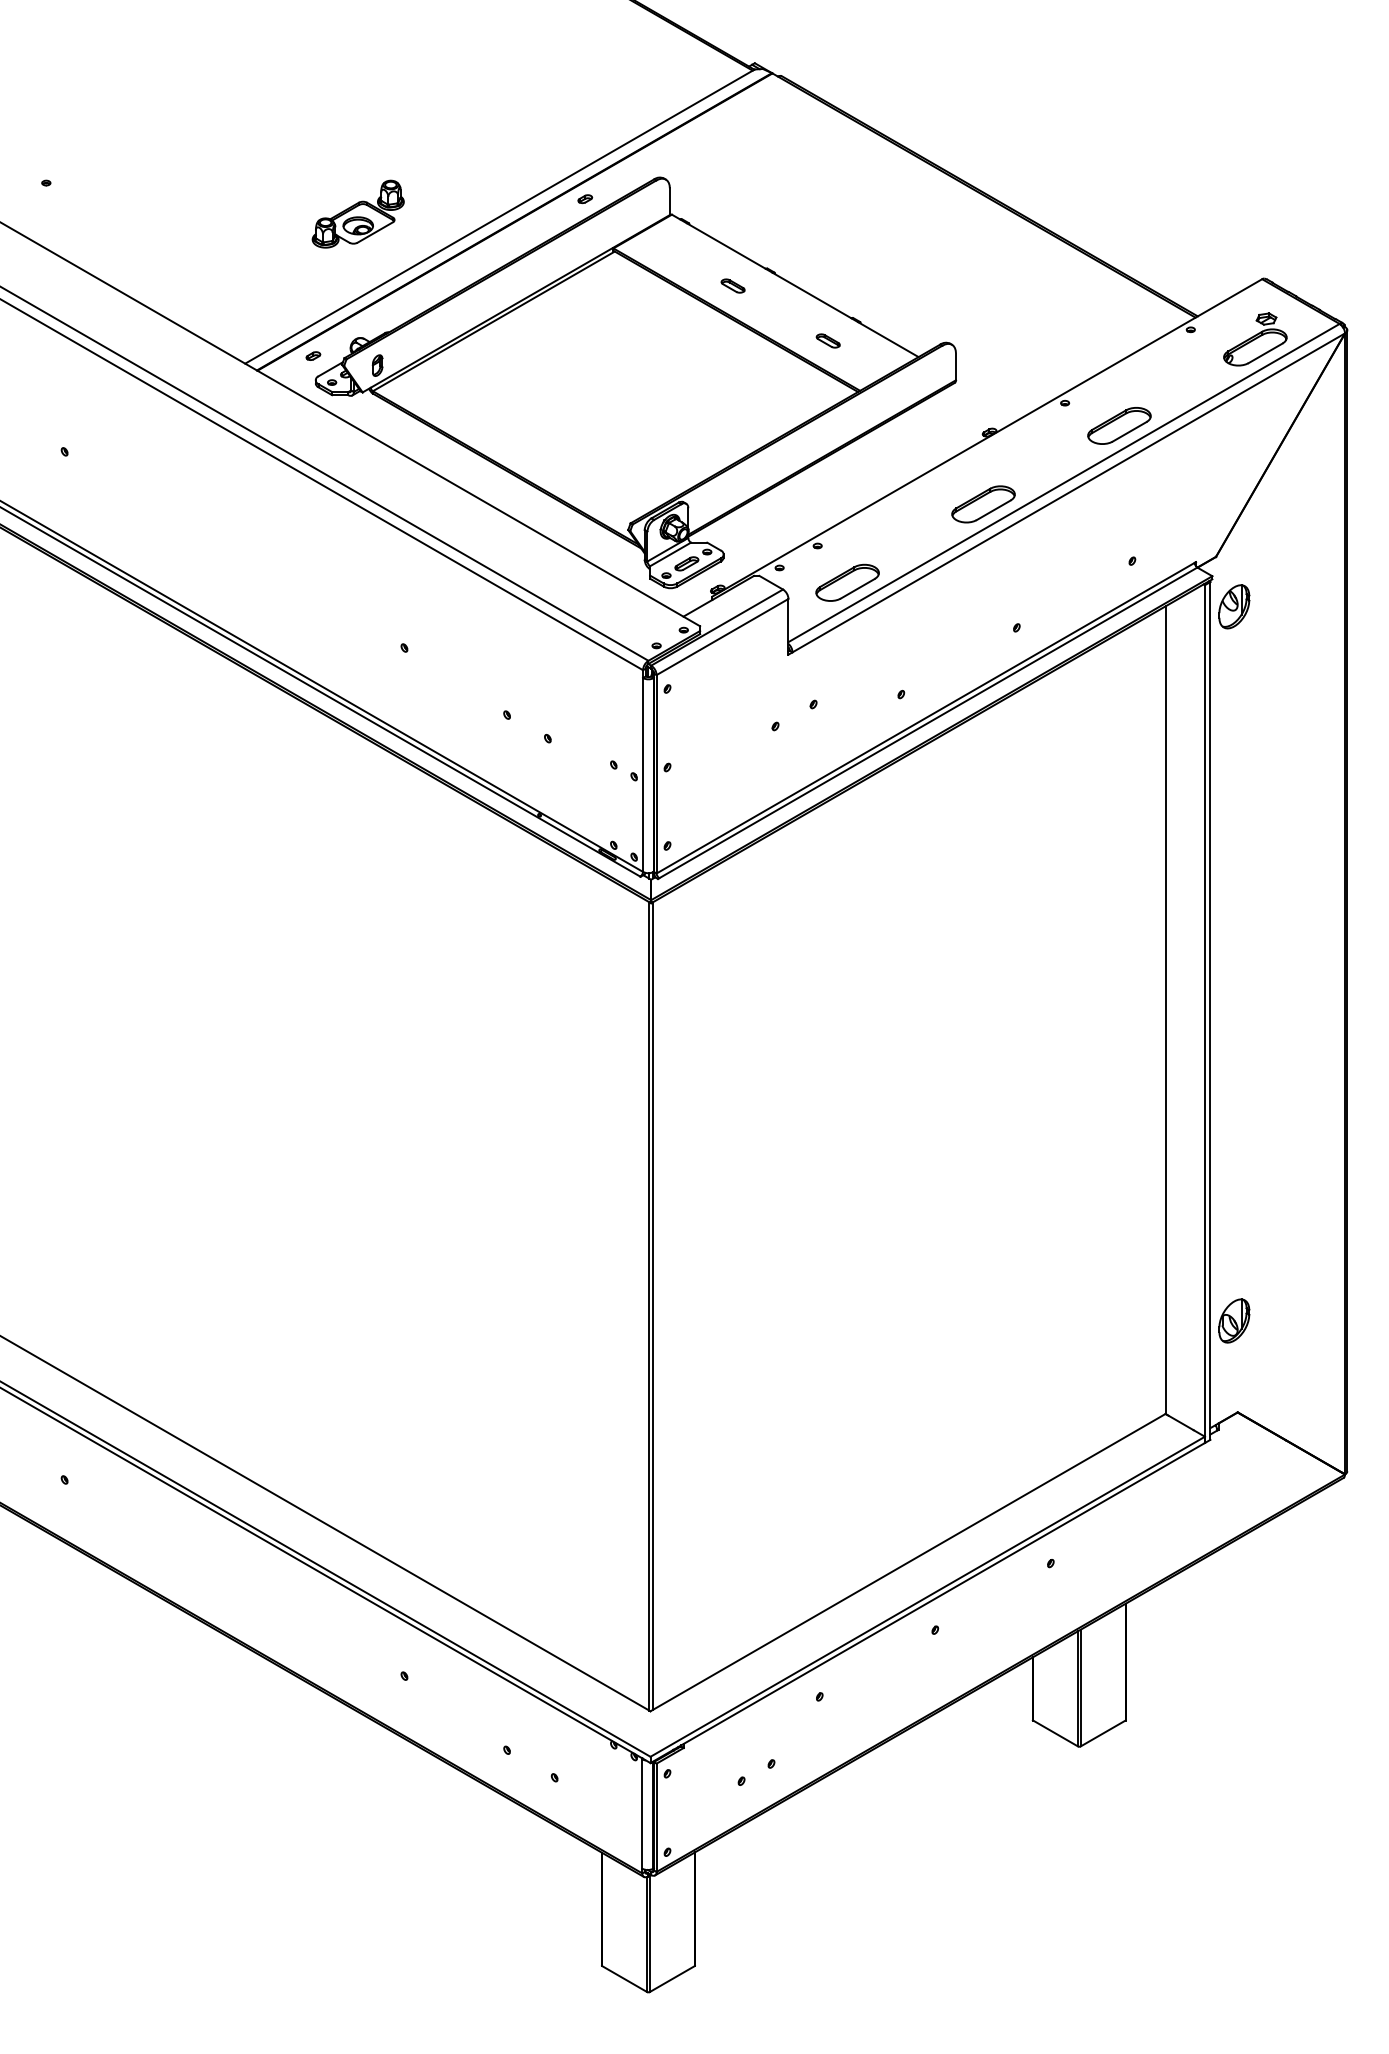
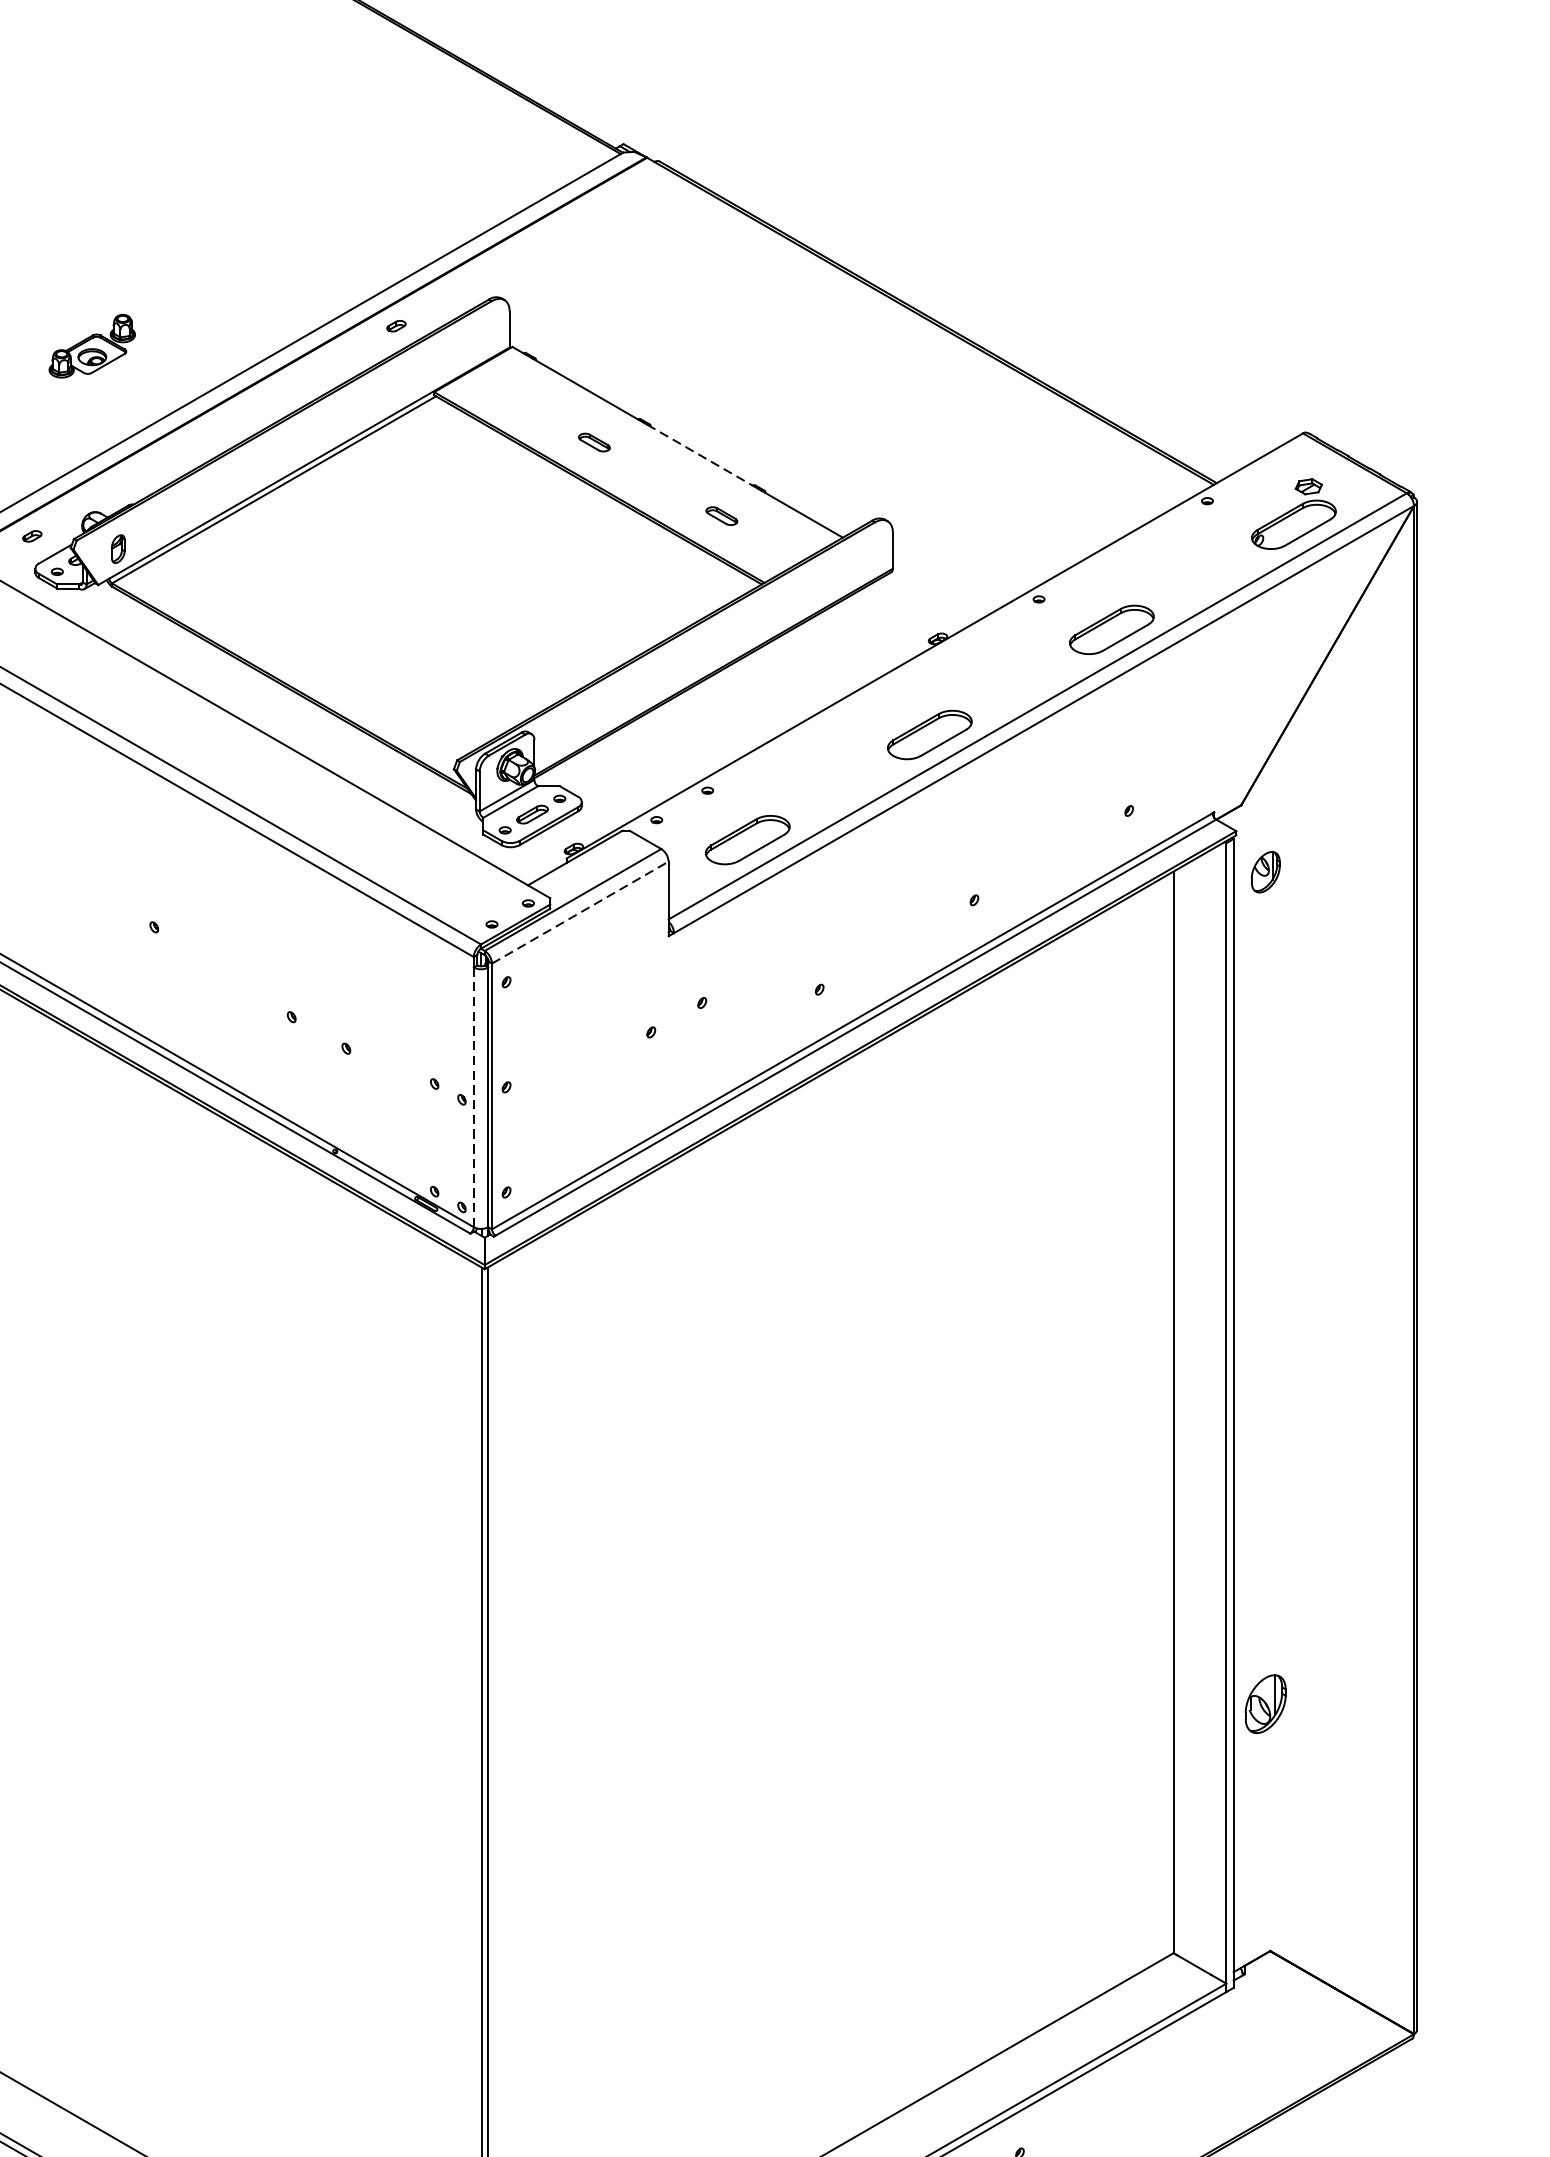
part: (357, 213) -> (91, 345), size x0.7
line: (811, 295) -> (699, 455), solid -> dashed
part: (1234, 606) -> (1265, 871), size x0.7
line: (722, 636) -> (580, 911), solid -> dashed
line: (643, 775) -> (474, 1098), solid -> dashed
part: (1234, 1320) -> (1265, 1703), moved

